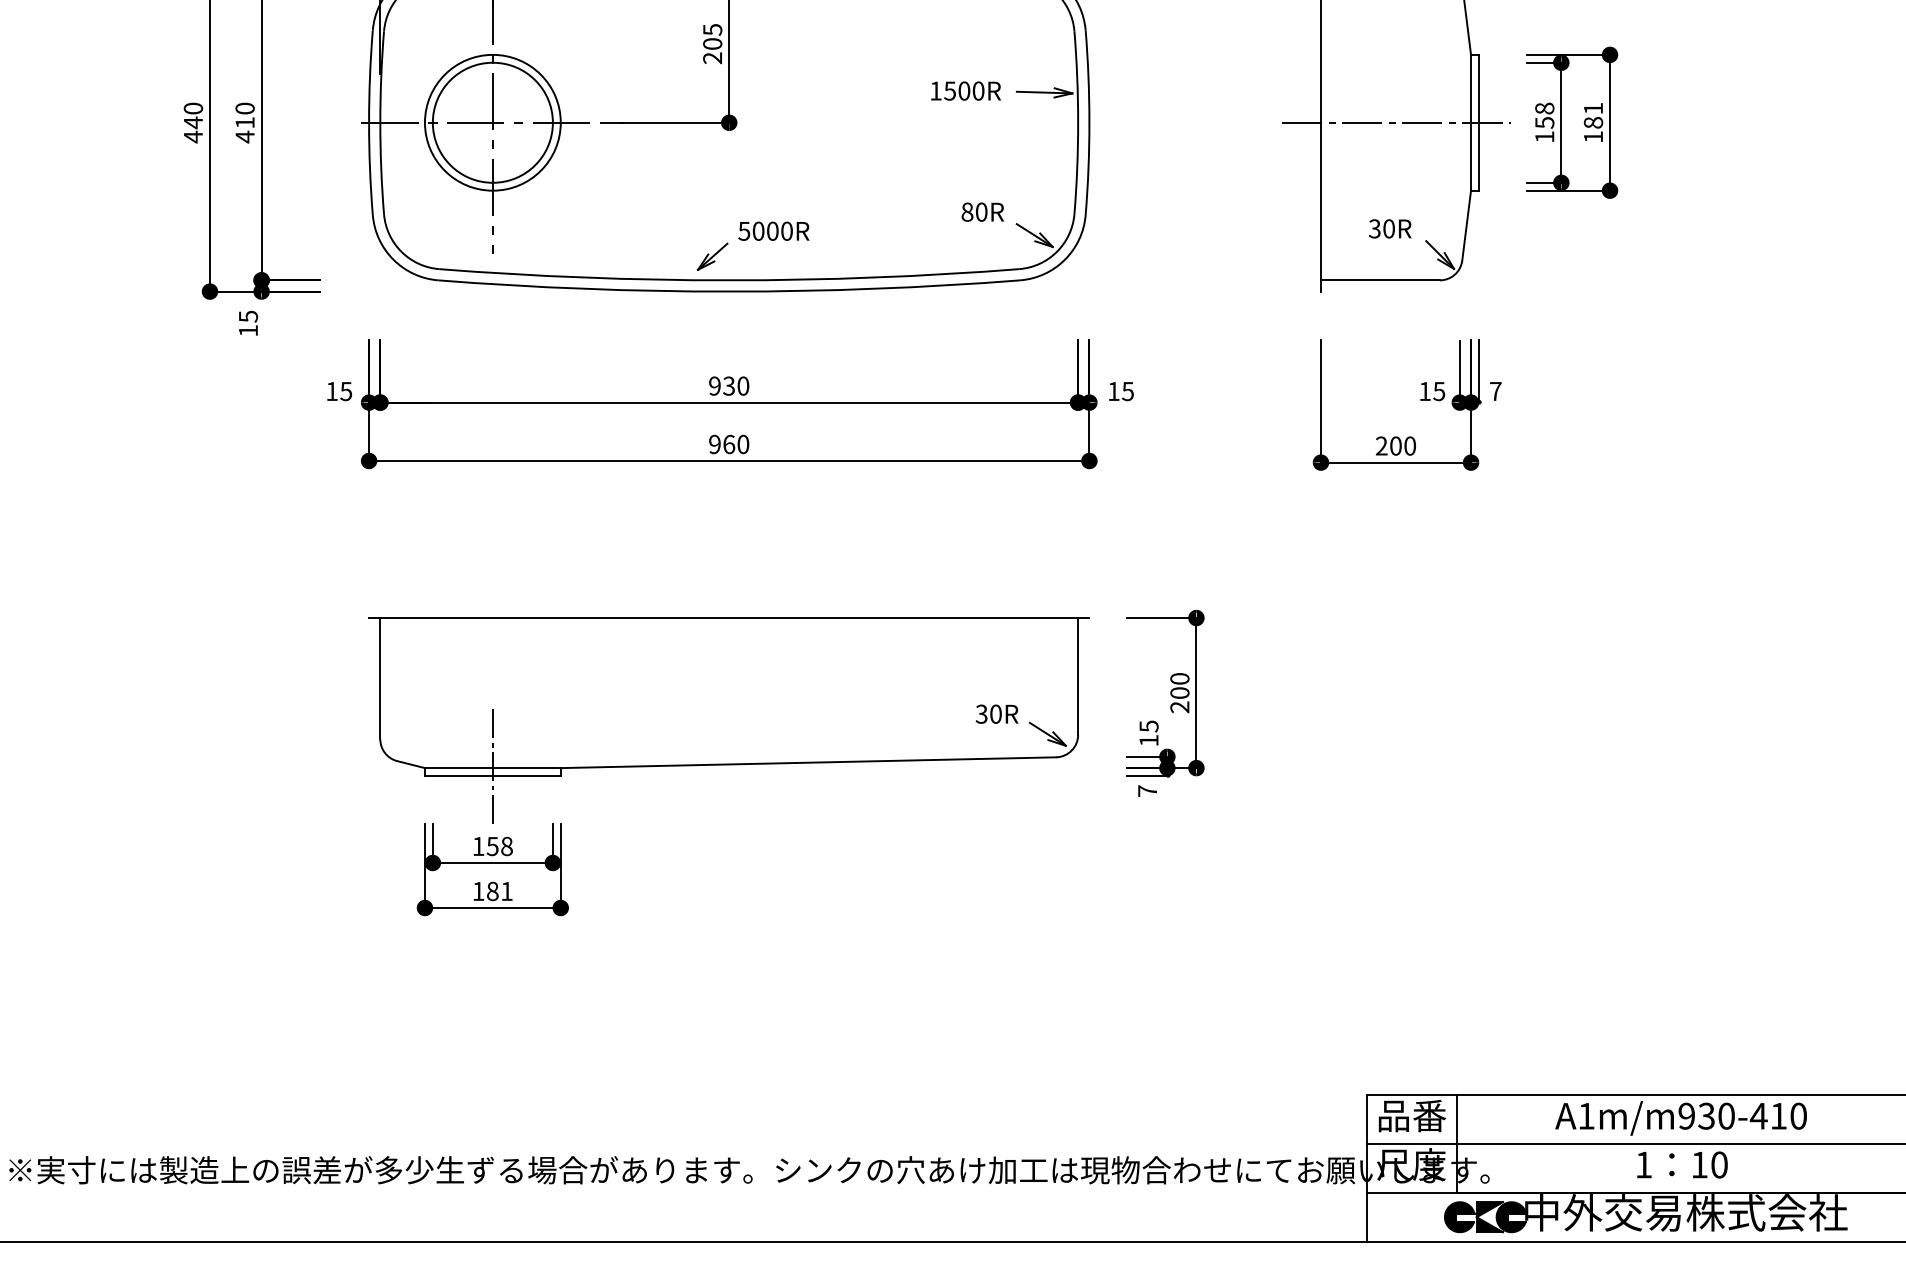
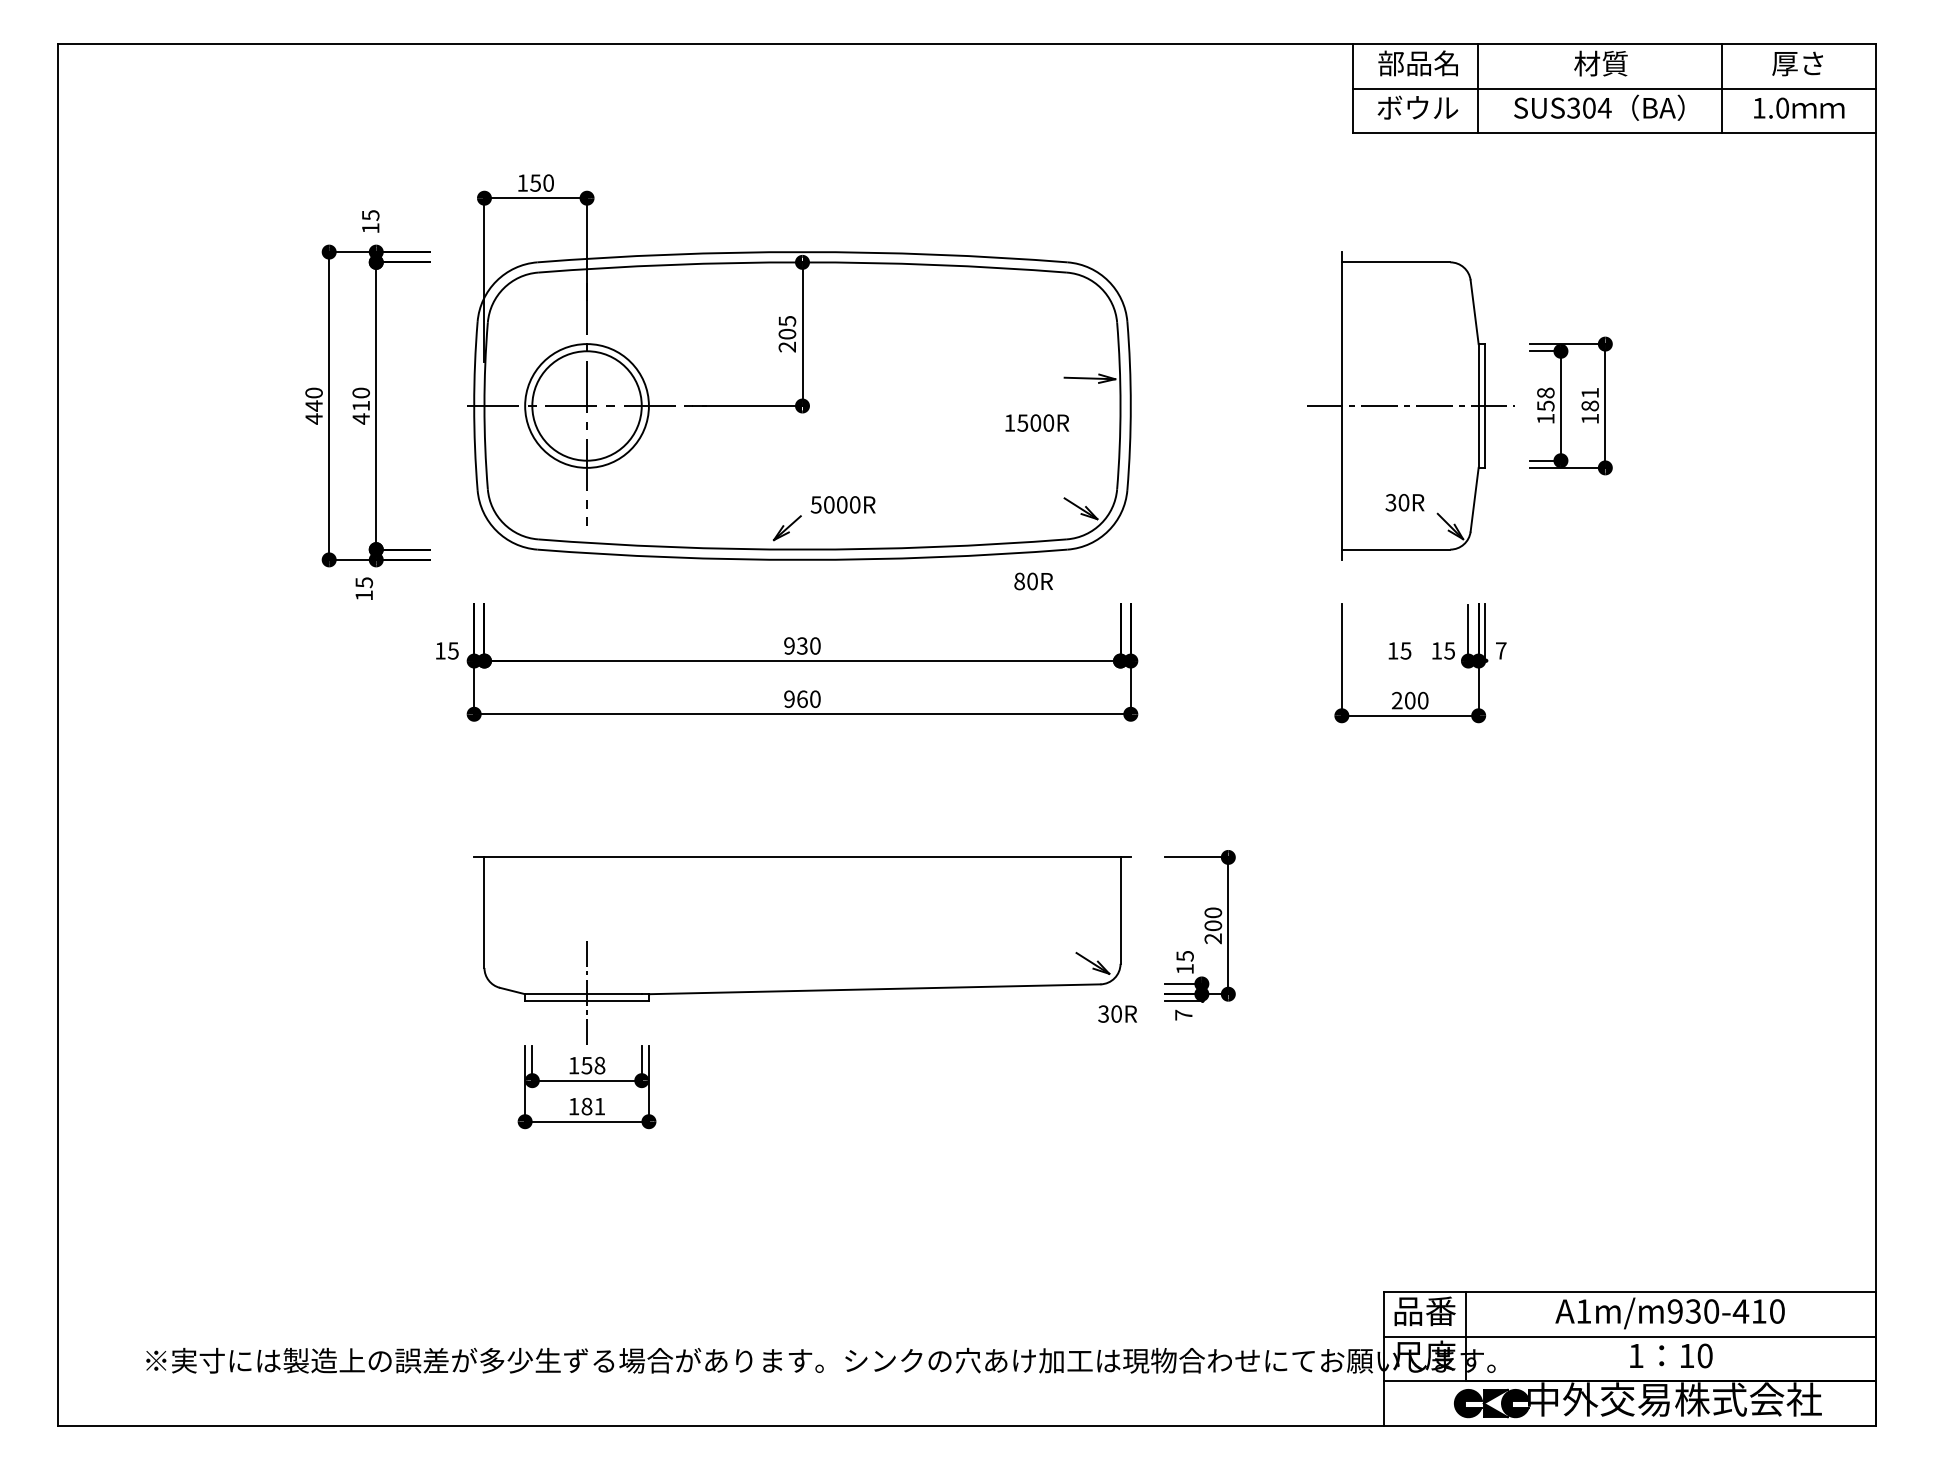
text: (966, 90) -> (1037, 422), moved
text: (982, 212) -> (1033, 581), moved
text: (1120, 391) -> (1399, 650), moved
text: (996, 713) -> (1117, 1013), moved

